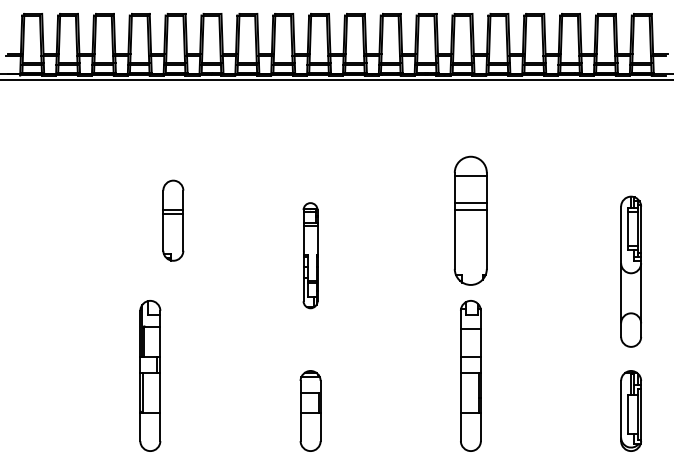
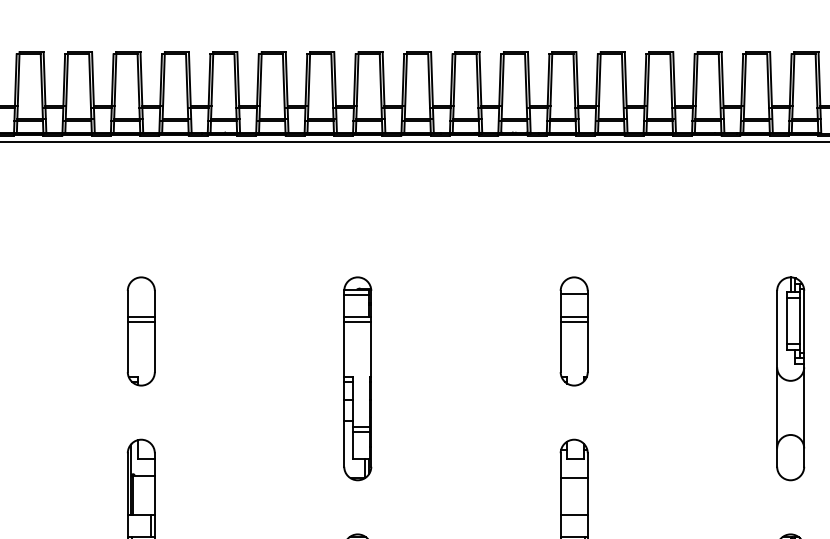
part: (173, 220) -> (141, 331), moved
part: (470, 220) -> (573, 331), size x0.62
part: (310, 255) -> (357, 378), size x1.43
part: (630, 271) -> (789, 378), moved

